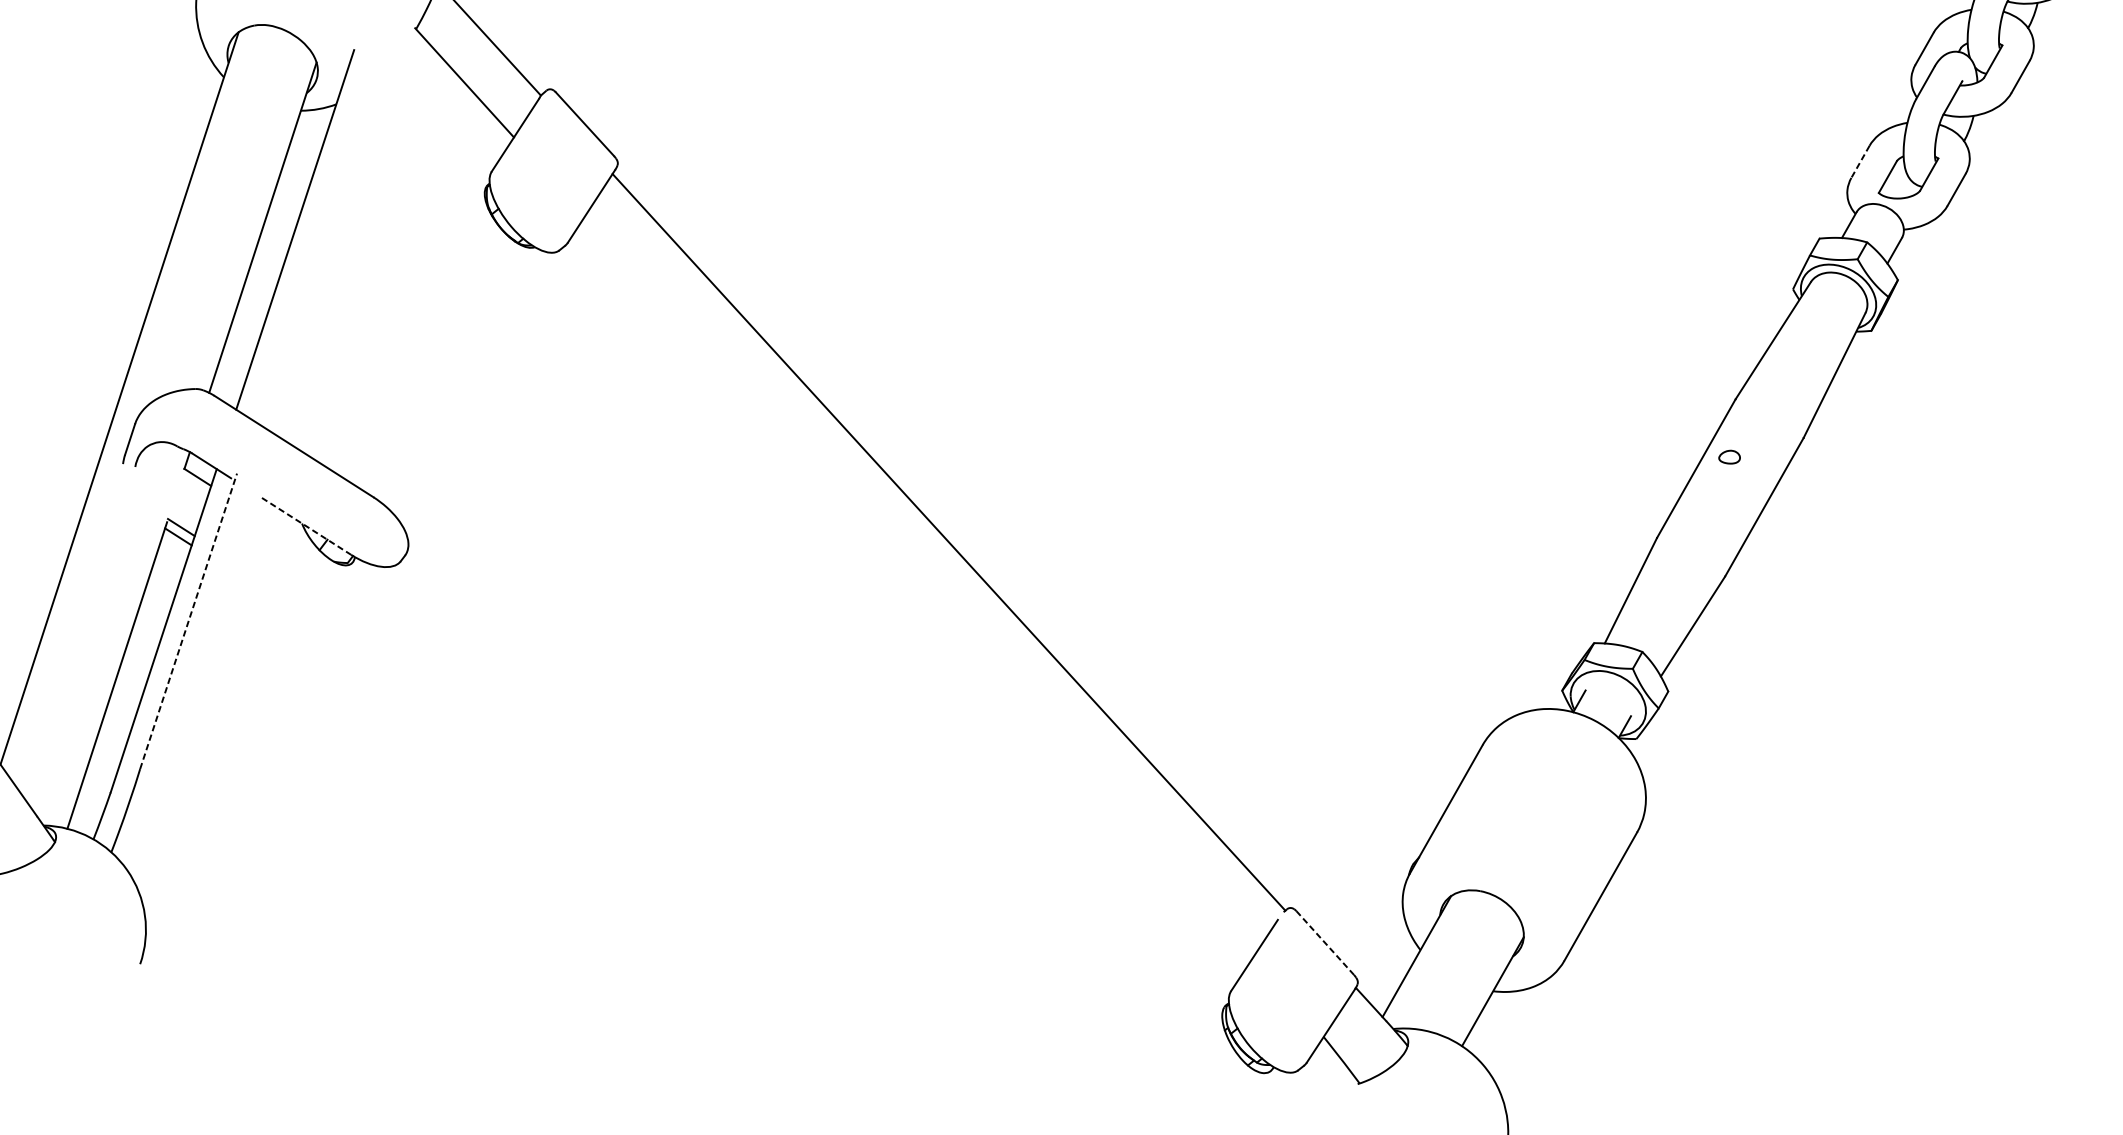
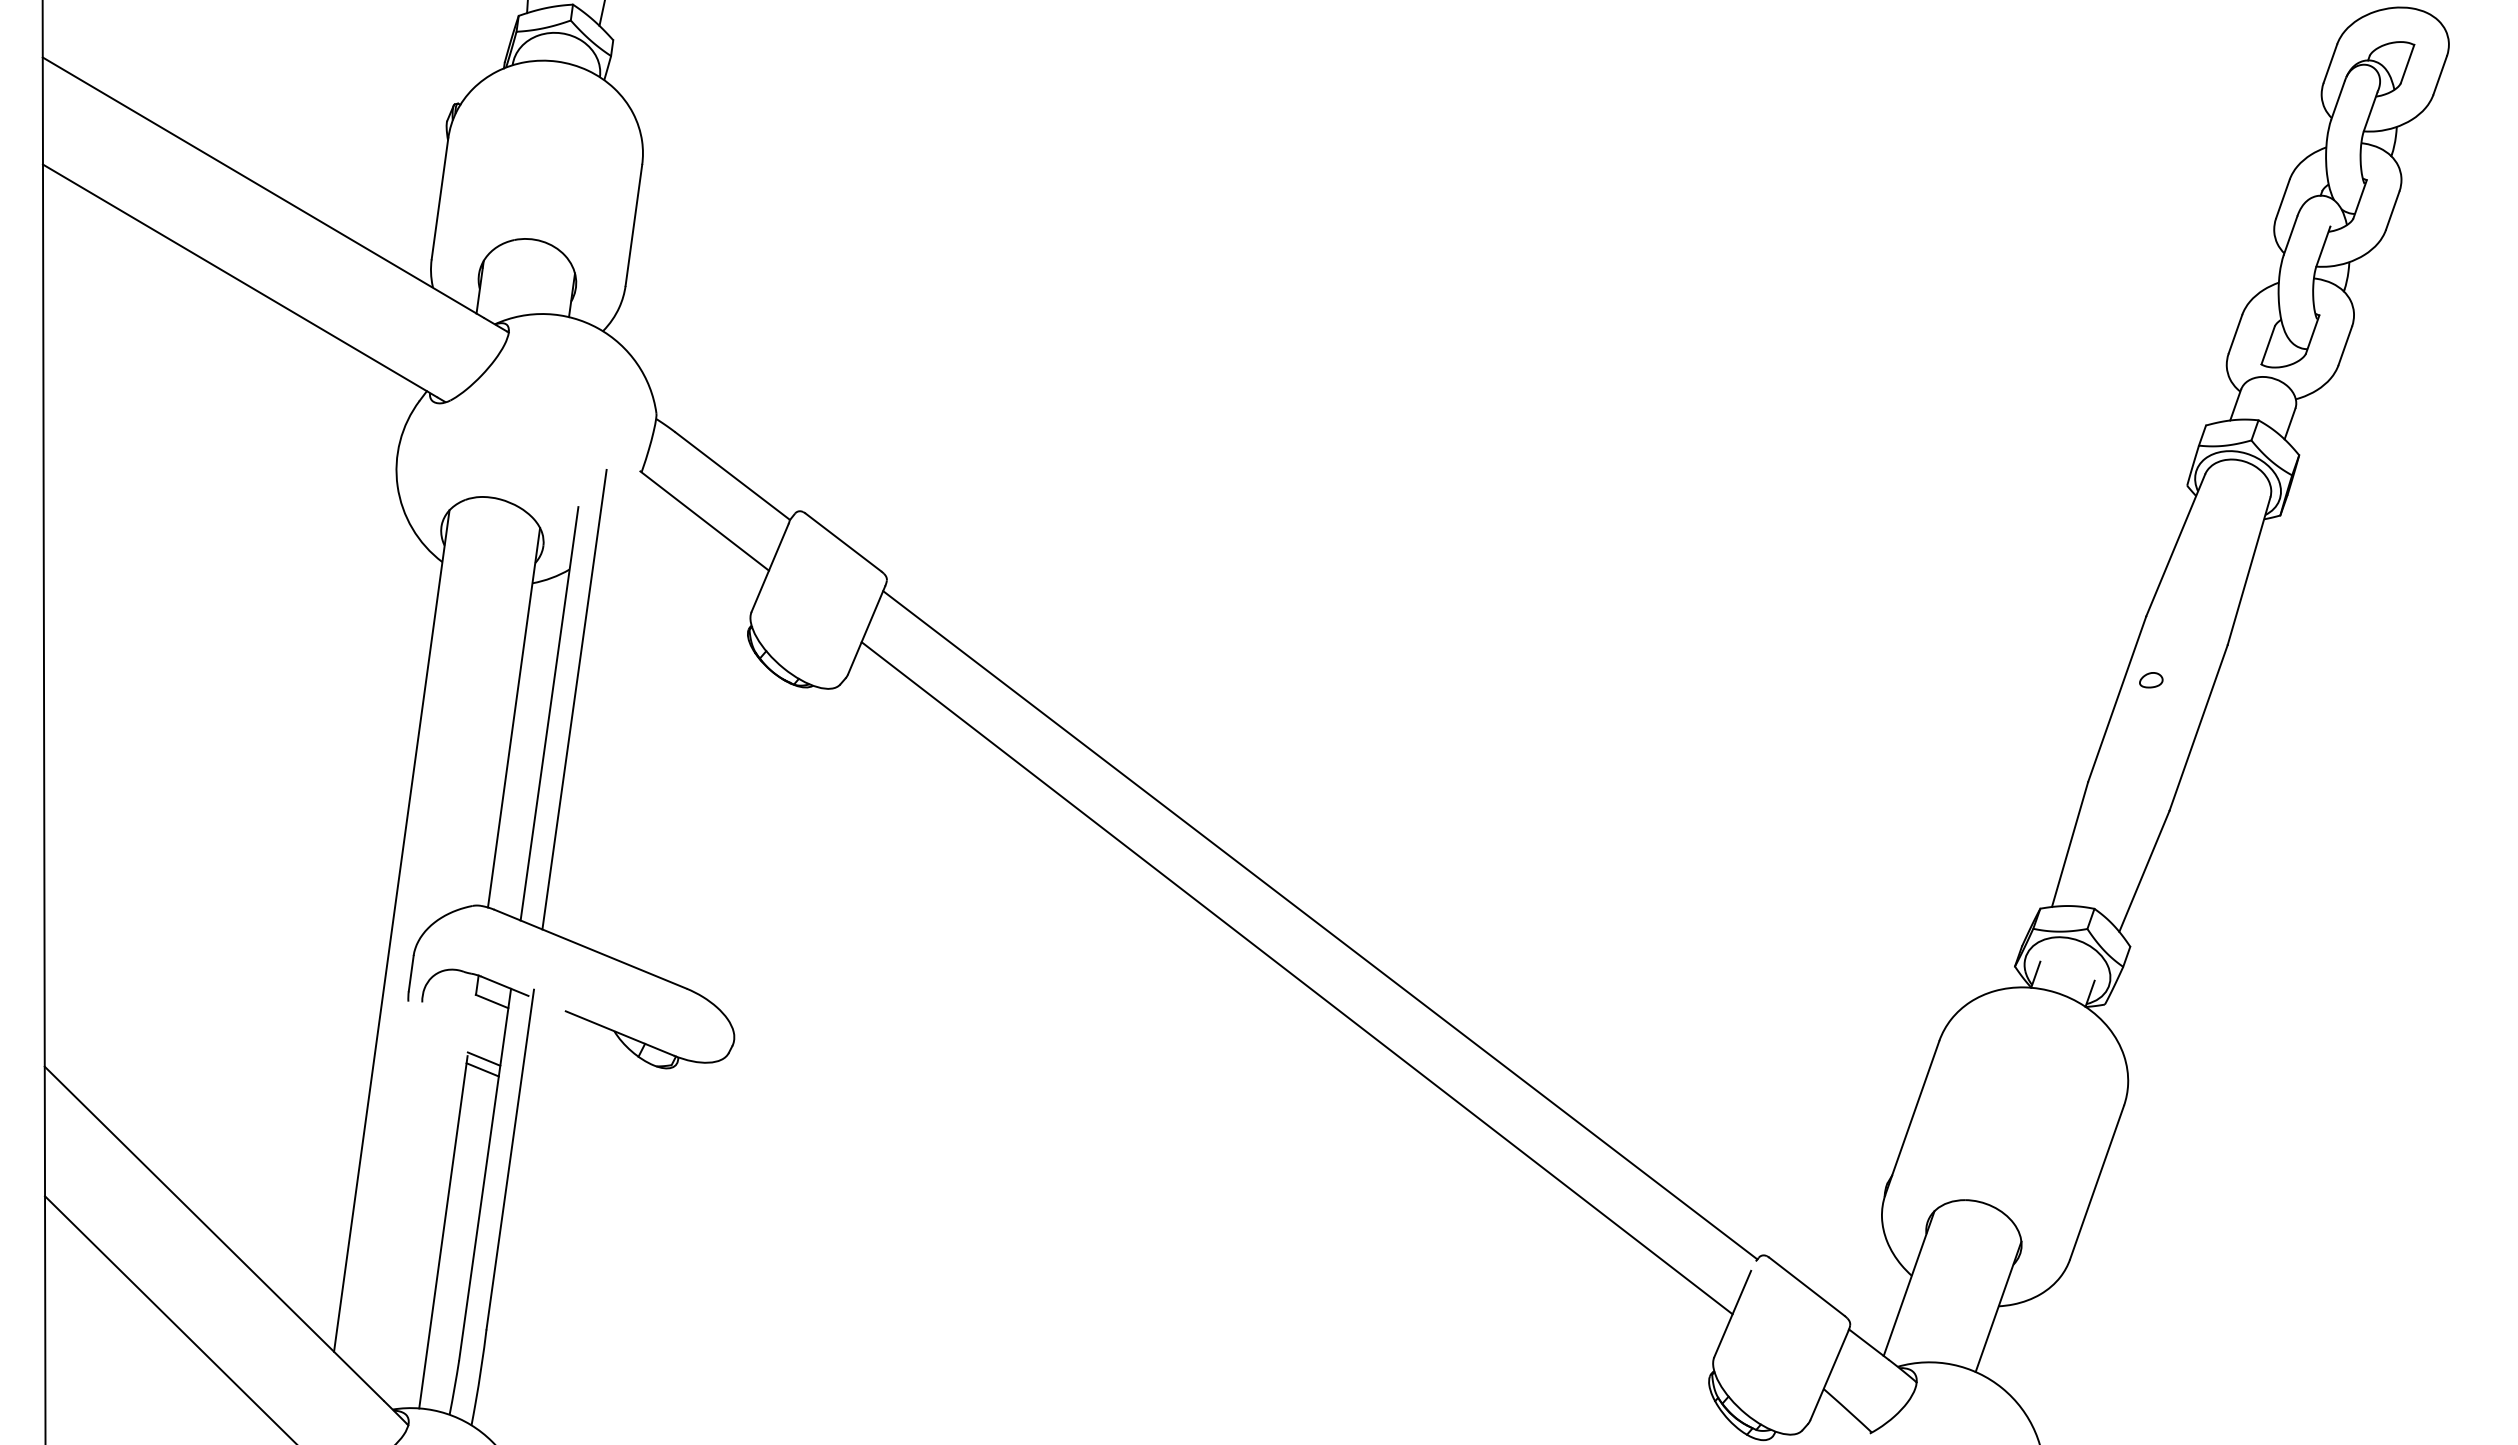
line: (1860, 162) -> (2235, 334), dashed -> solid
line: (319, 221) -> (574, 699), added
line: (307, 526) -> (620, 1033), dashed -> solid
line: (919, 586) -> (1296, 978), added
line: (188, 621) -> (510, 1159), dashed -> solid
line: (1325, 943) -> (1807, 1287), dashed -> solid

